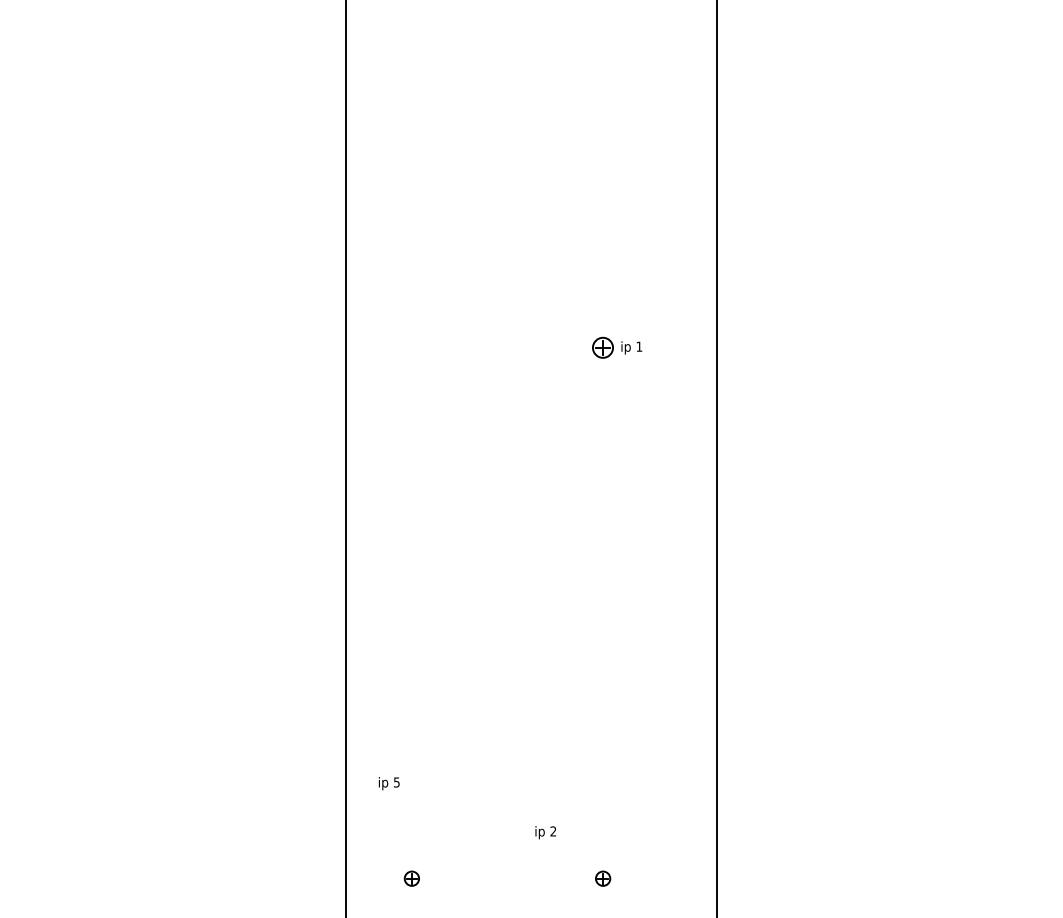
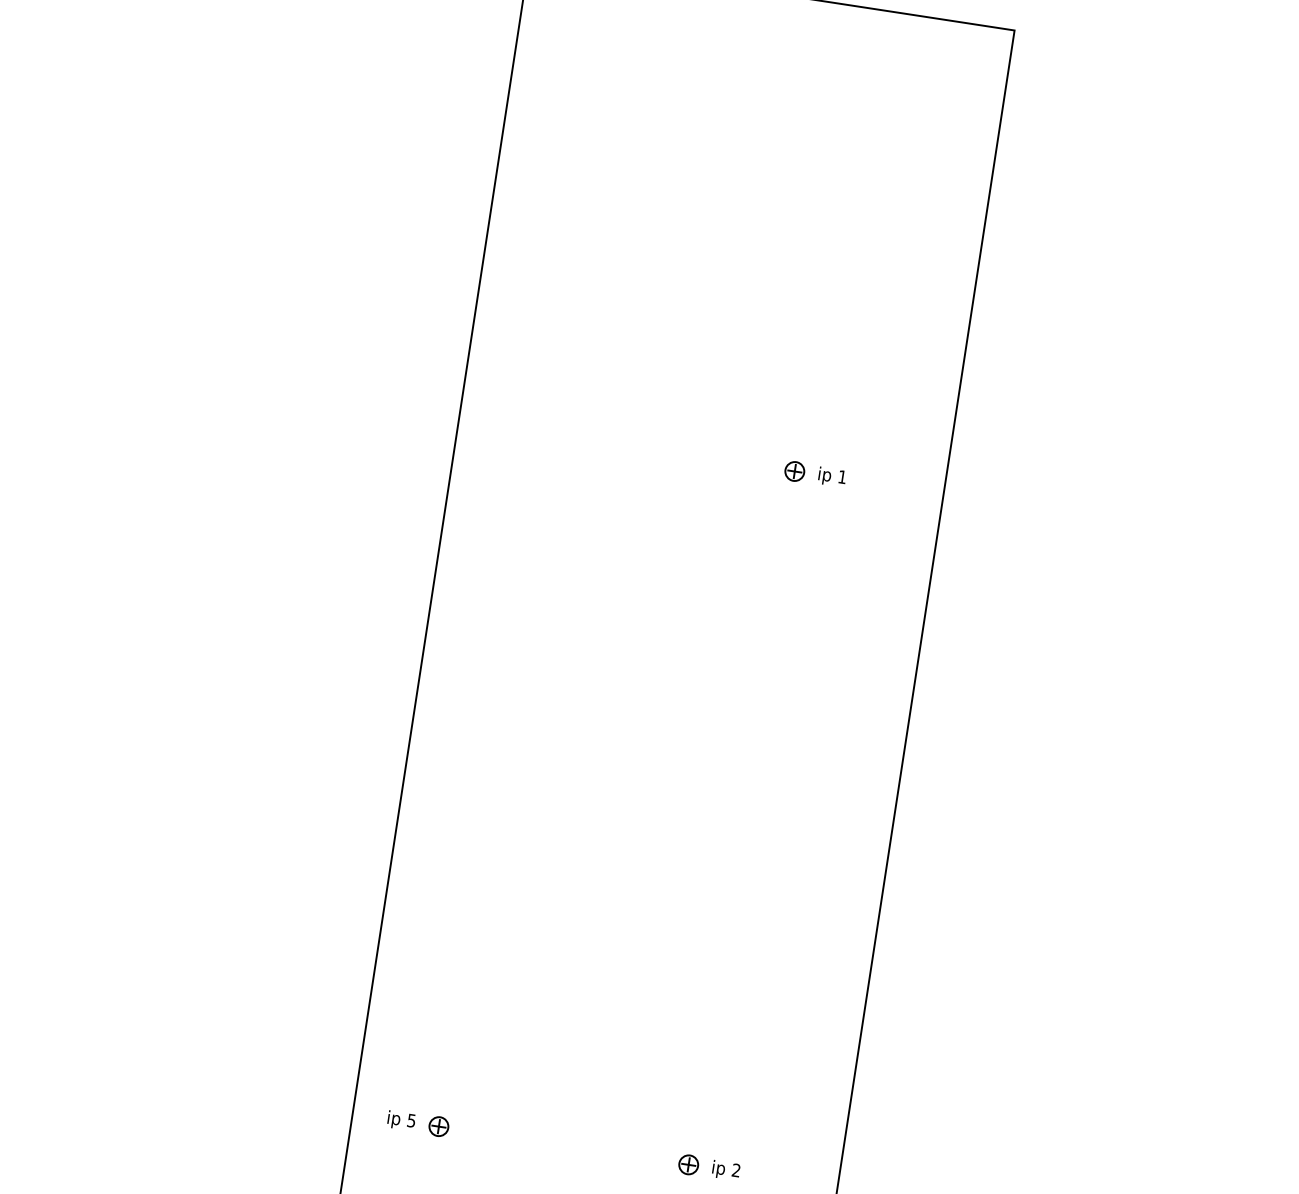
part: (603, 348) -> (795, 472), size x0.71
text: (388, 783) -> (400, 1120), moved
text: (545, 832) -> (725, 1170), moved

